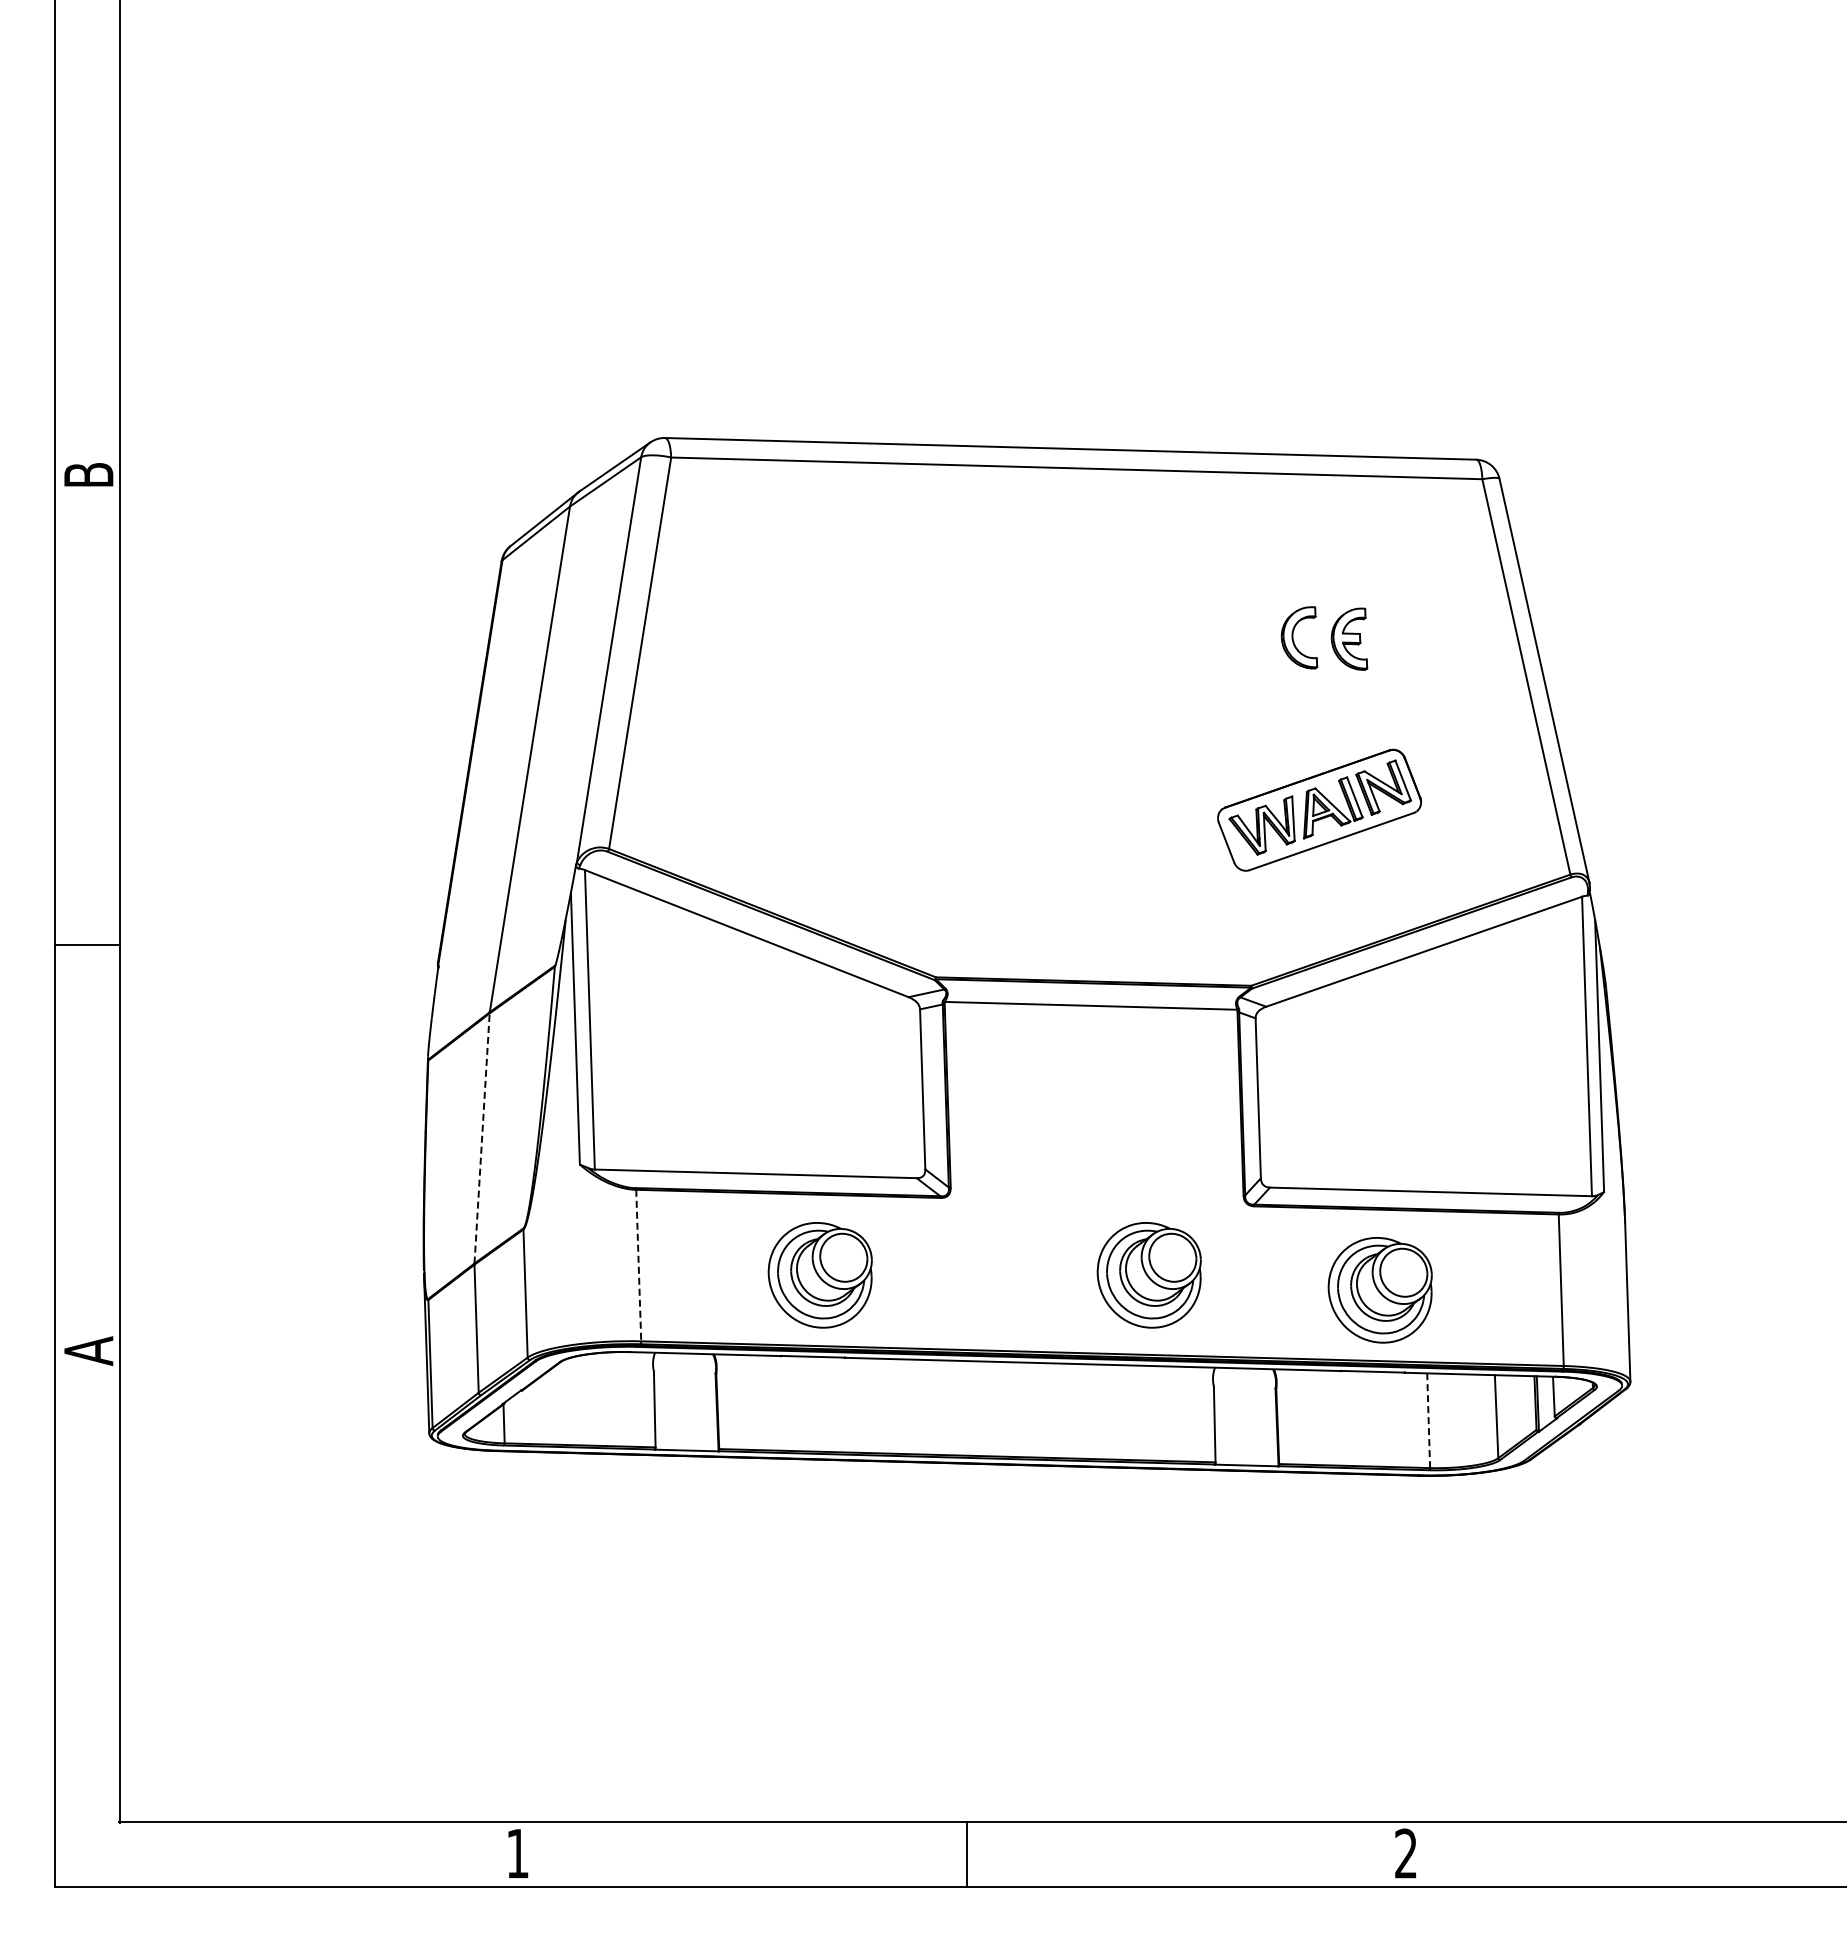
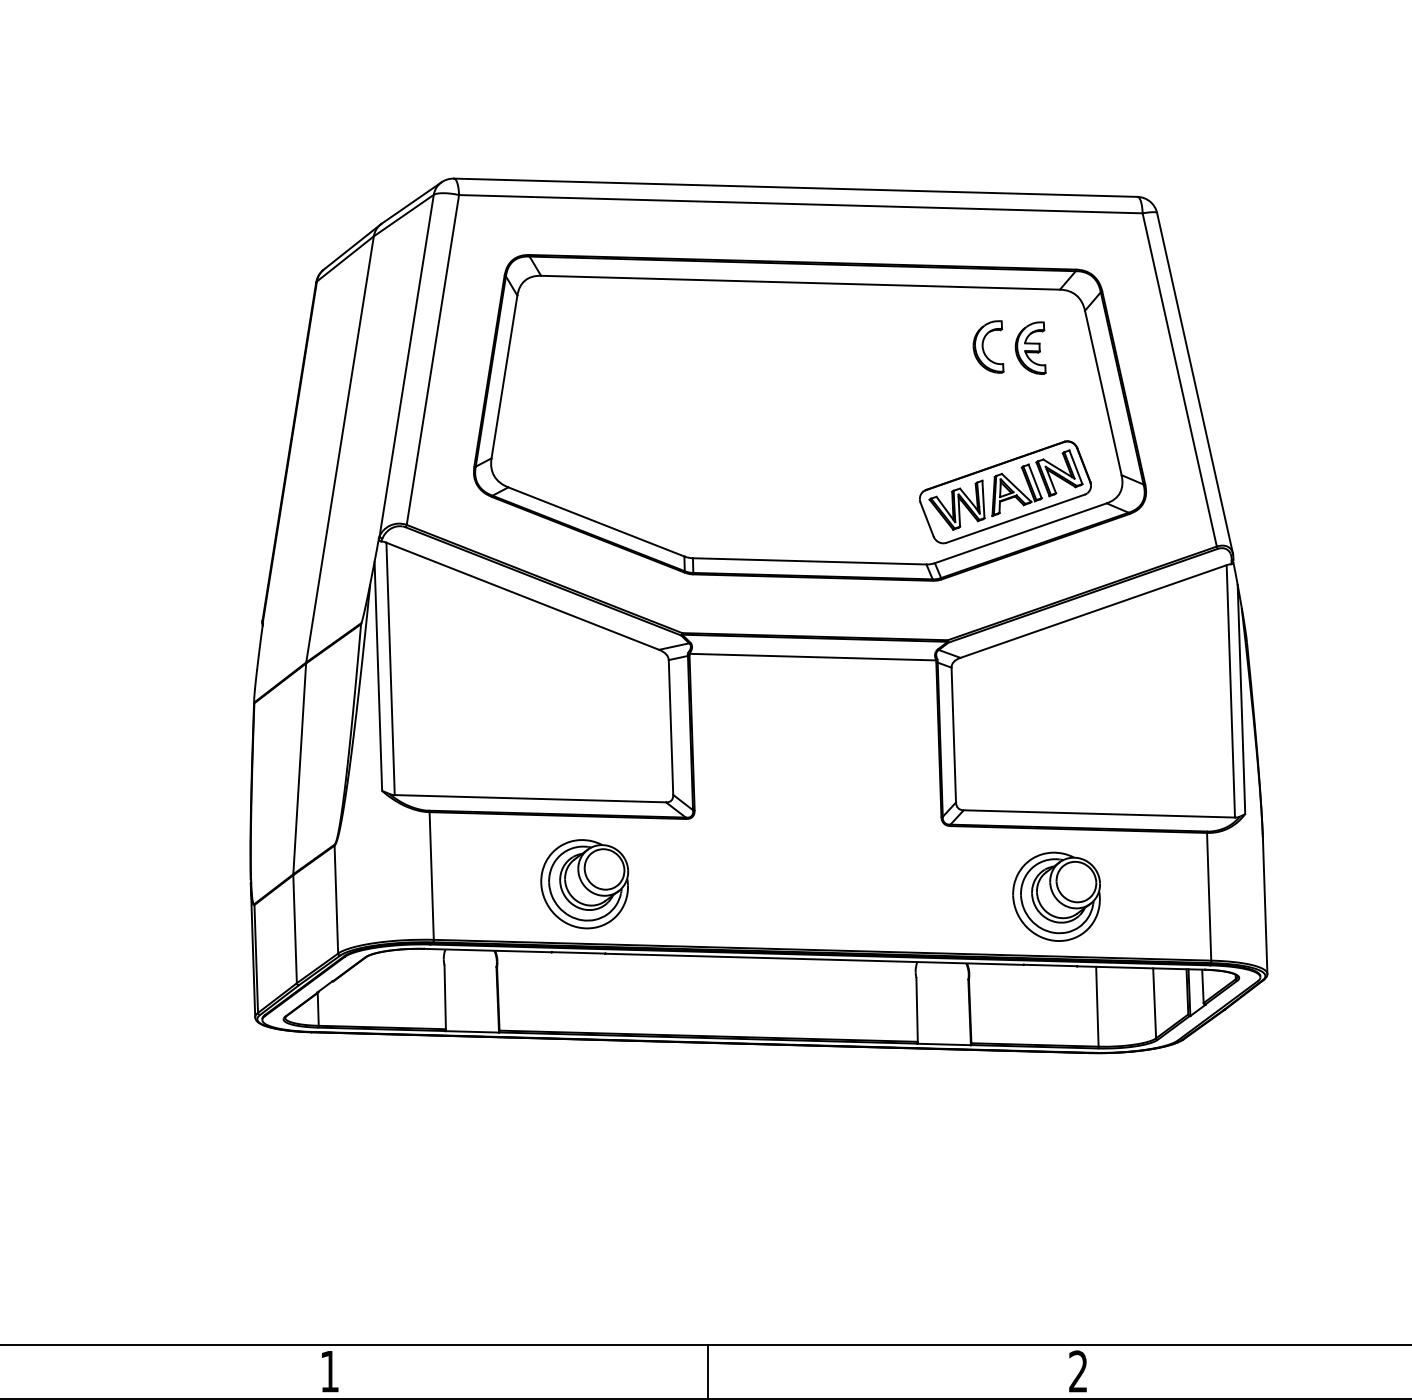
part: (1087, 721) -> (809, 417), added
line: (482, 1137) -> (300, 768), dashed -> solid
line: (638, 1265) -> (431, 875), dashed -> solid
part: (1148, 1275) -> (861, 884), removed
line: (1428, 1420) -> (1097, 1006), dashed -> solid

